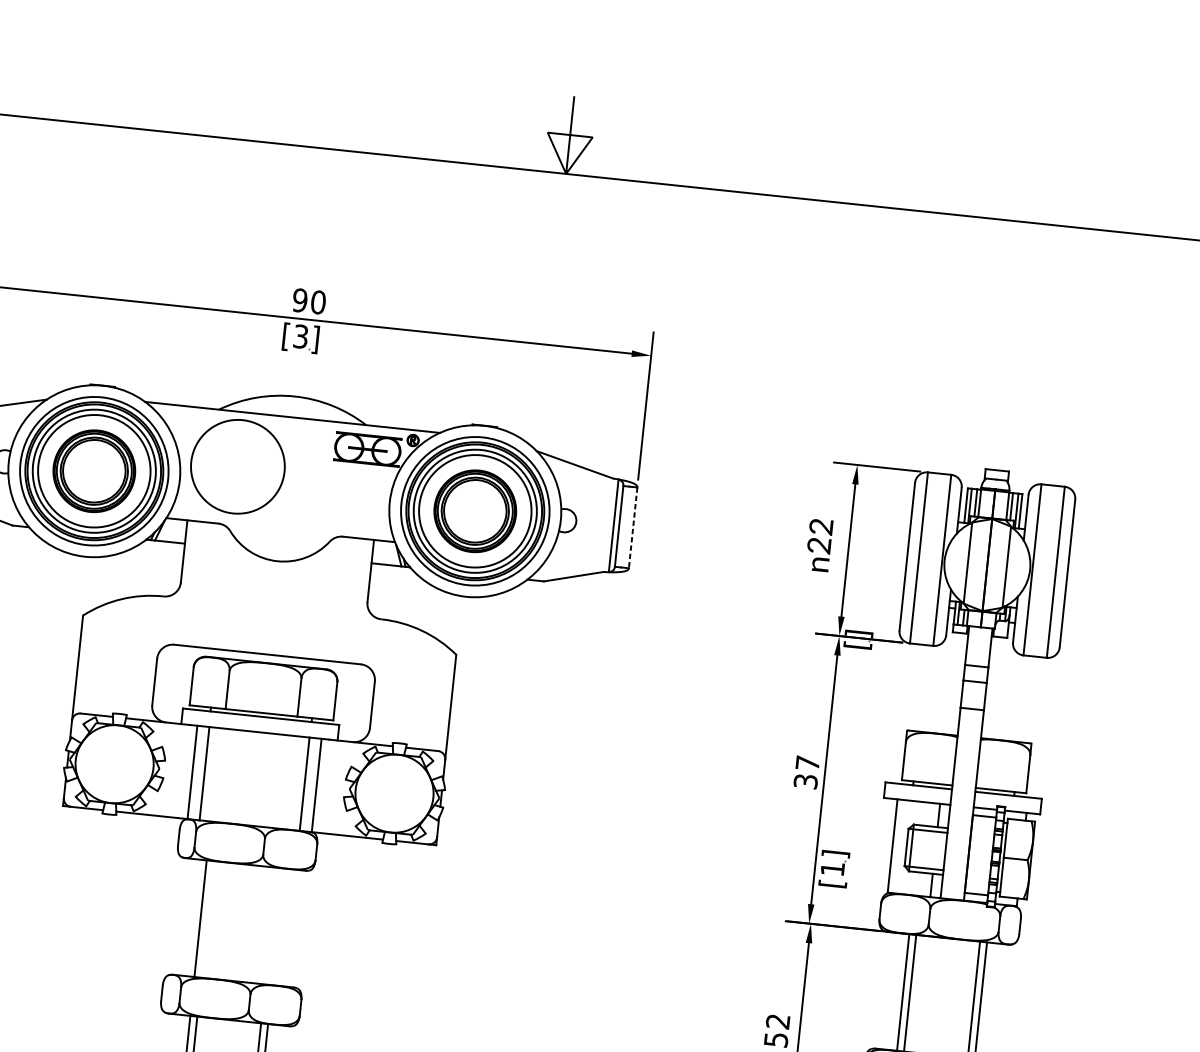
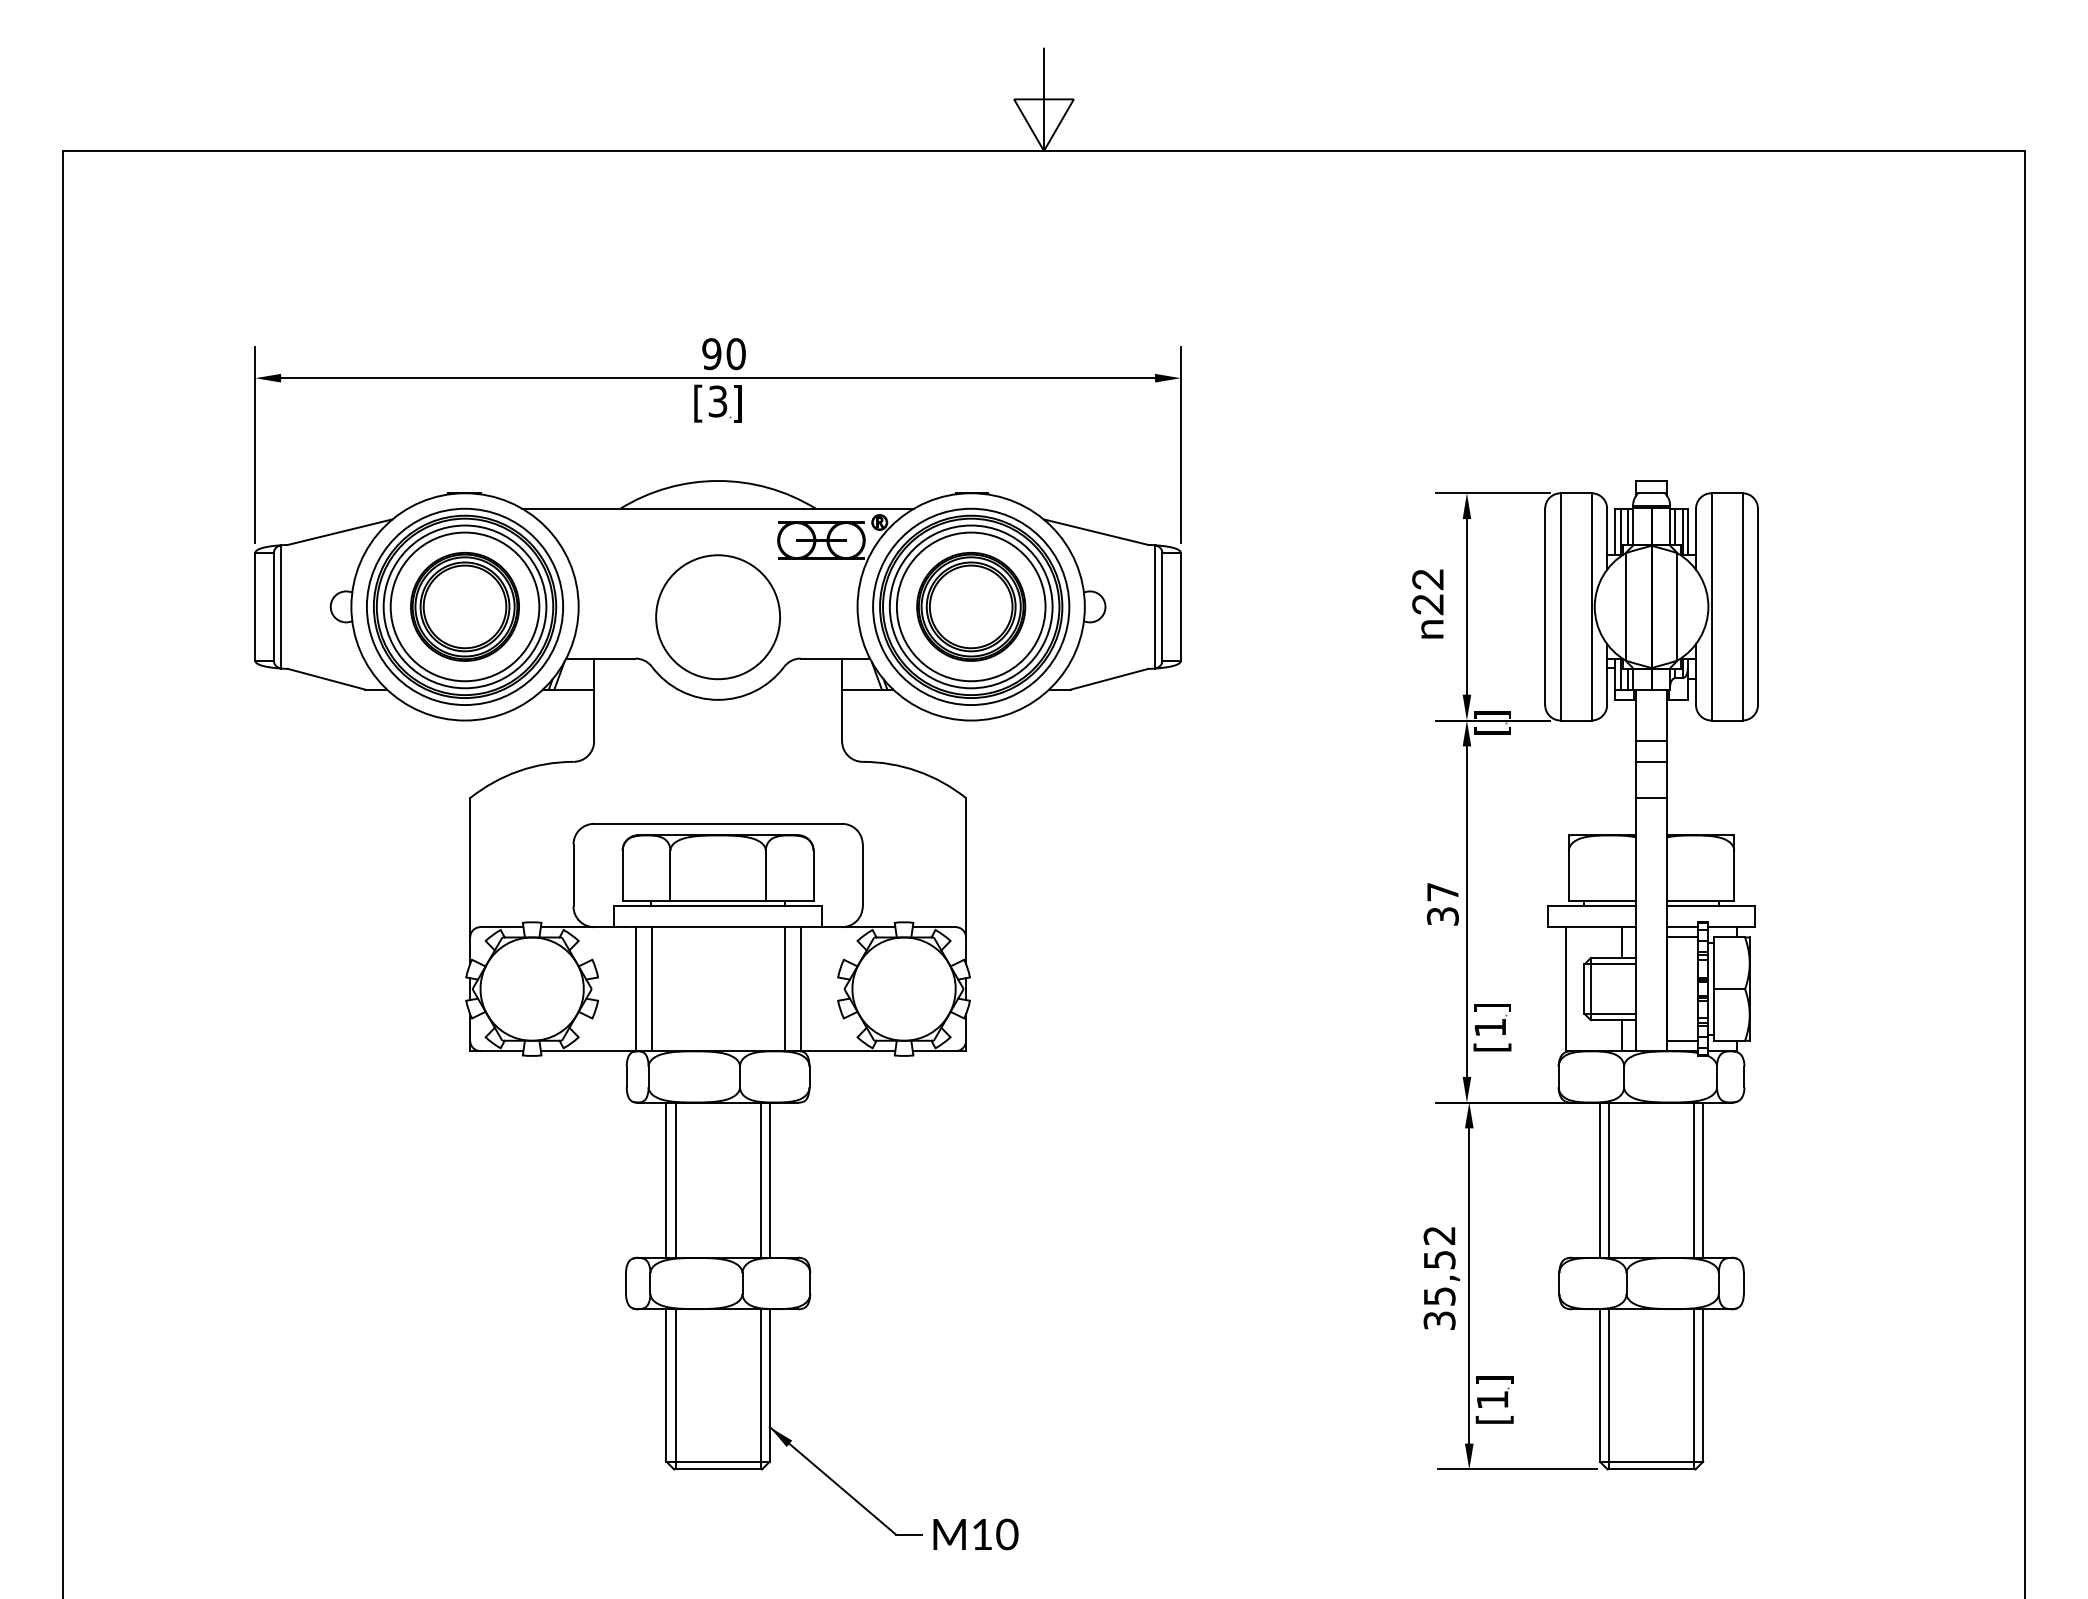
circle: (237, 466) -> (717, 617), moved
line: (632, 527) -> (1180, 606), dashed -> solid
line: (207, 918) -> (675, 1179), added
line: (271, 925) -> (760, 1179), added
line: (278, 926) -> (769, 1179), added

